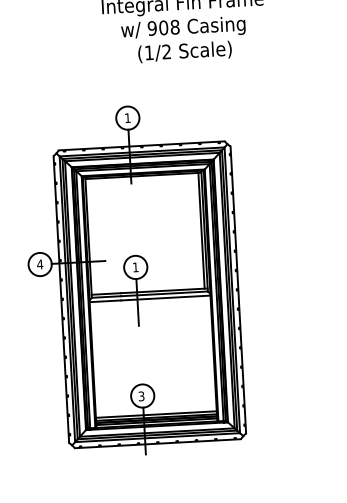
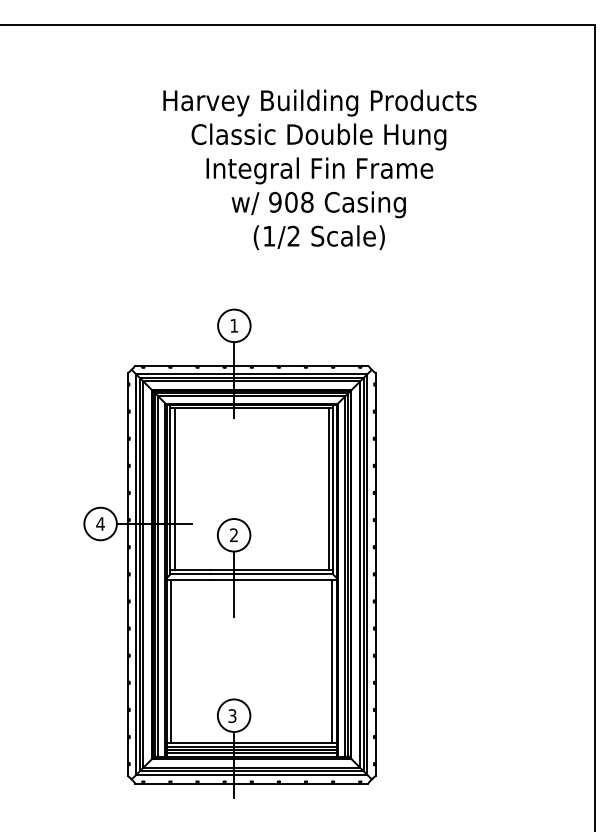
line: (91, 236) -> (174, 488), added
text: (135, 266) -> (233, 534), 1 -> 2
line: (210, 353) -> (332, 661), added
line: (95, 359) -> (171, 661), added

